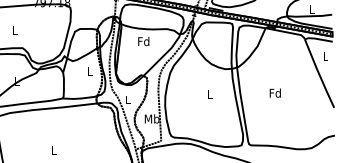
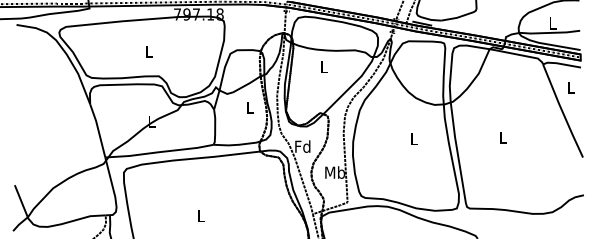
text: (143, 40) -> (323, 66), Fd -> L
text: (275, 93) -> (502, 137), Fd -> L
text: (128, 99) -> (302, 146), L -> Fd

